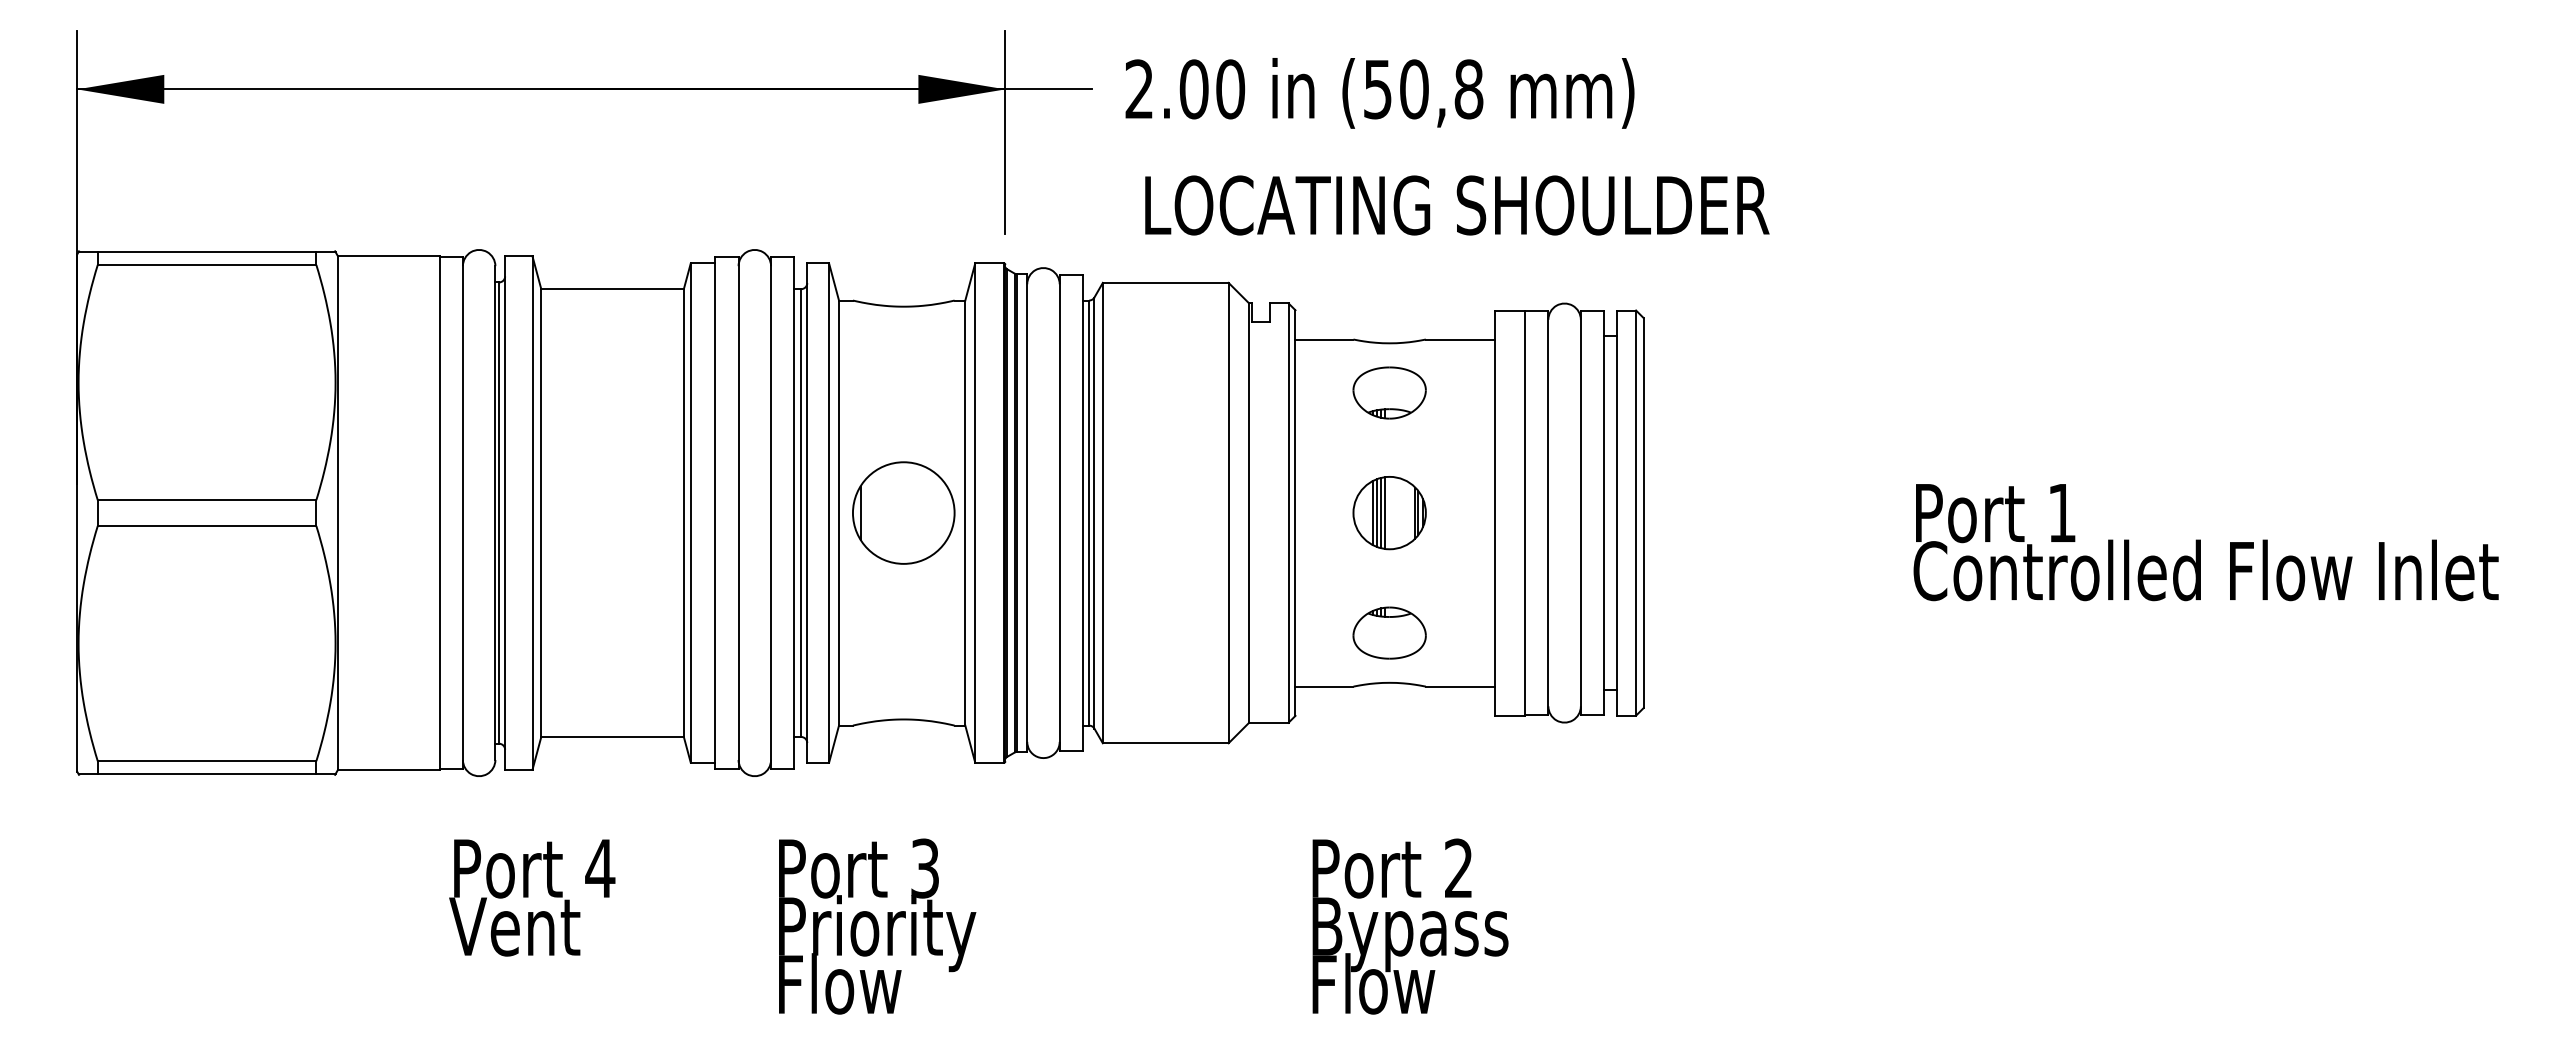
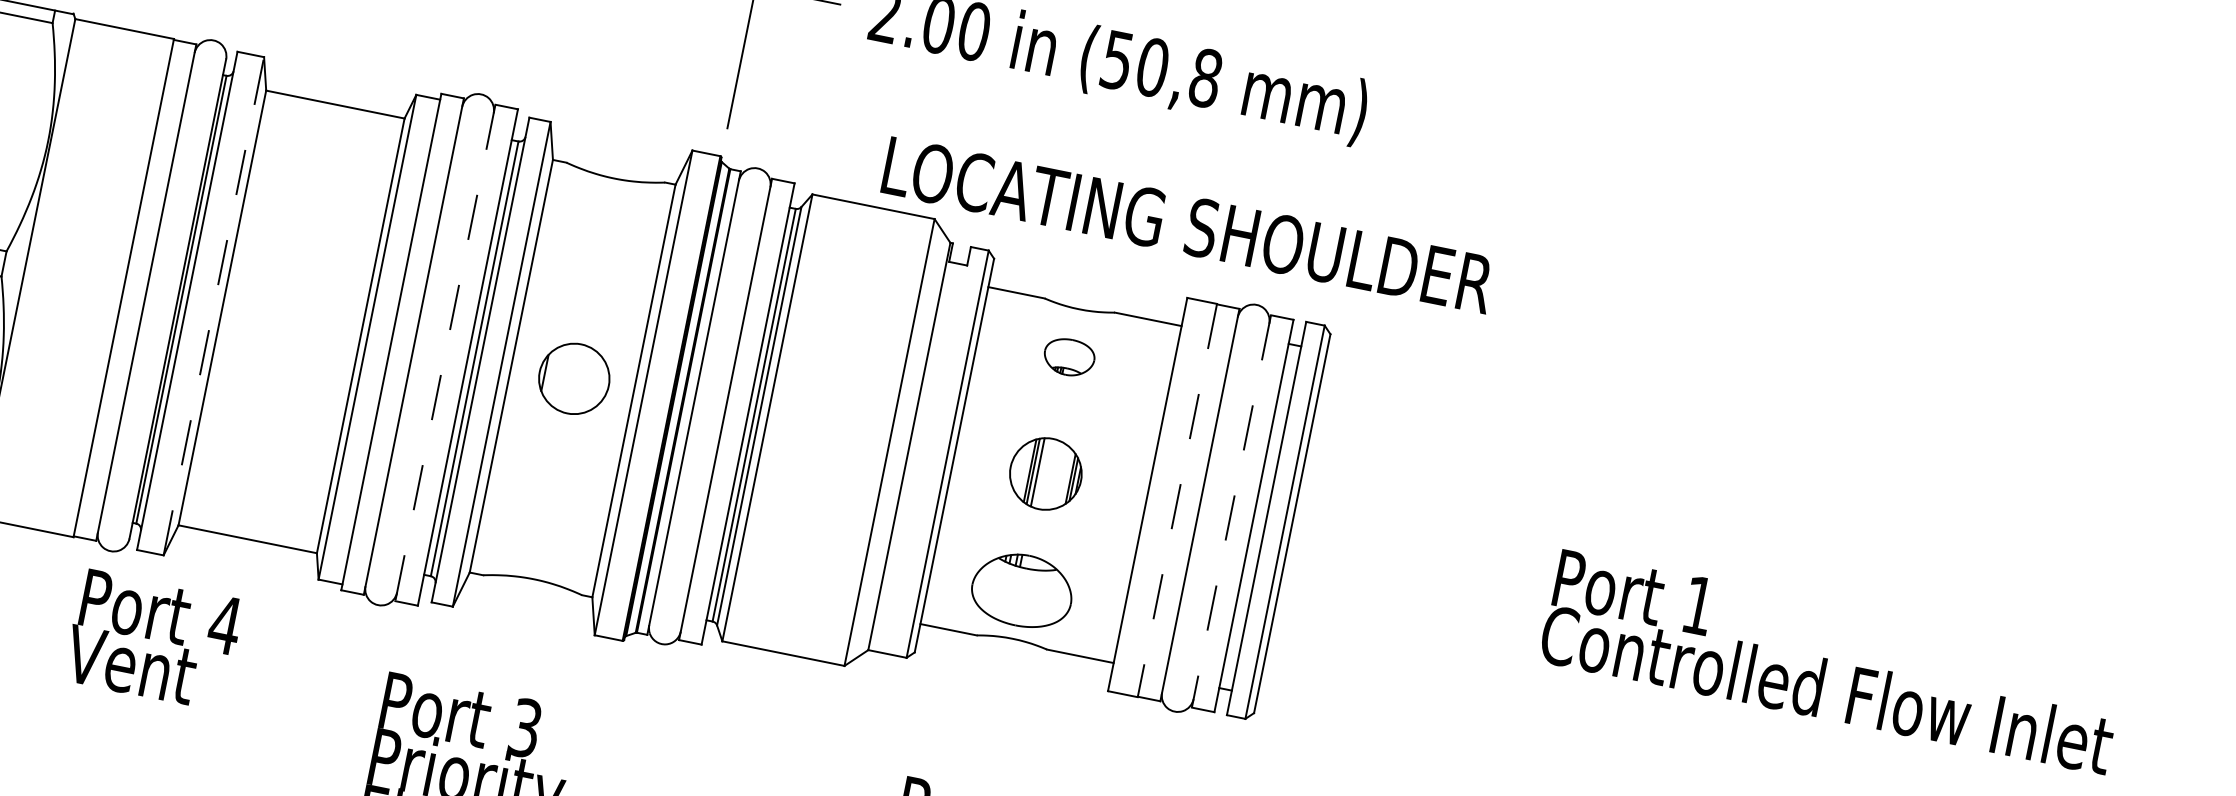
text: (1457, 205) -> (1188, 225), moved
part: (1389, 392) -> (1069, 356), size x0.7
part: (903, 512) -> (574, 378), size x0.7
line: (1384, 512) -> (1040, 472), removed
line: (532, 513) -> (213, 306), solid -> dashed
line: (771, 513) -> (445, 353), solid -> dashed
line: (1525, 513) -> (1177, 501), solid -> dashed
line: (1580, 513) -> (1231, 511), solid -> dashed
part: (1389, 632) -> (1022, 589), size x1.4
text: (532, 897) -> (153, 640), moved

